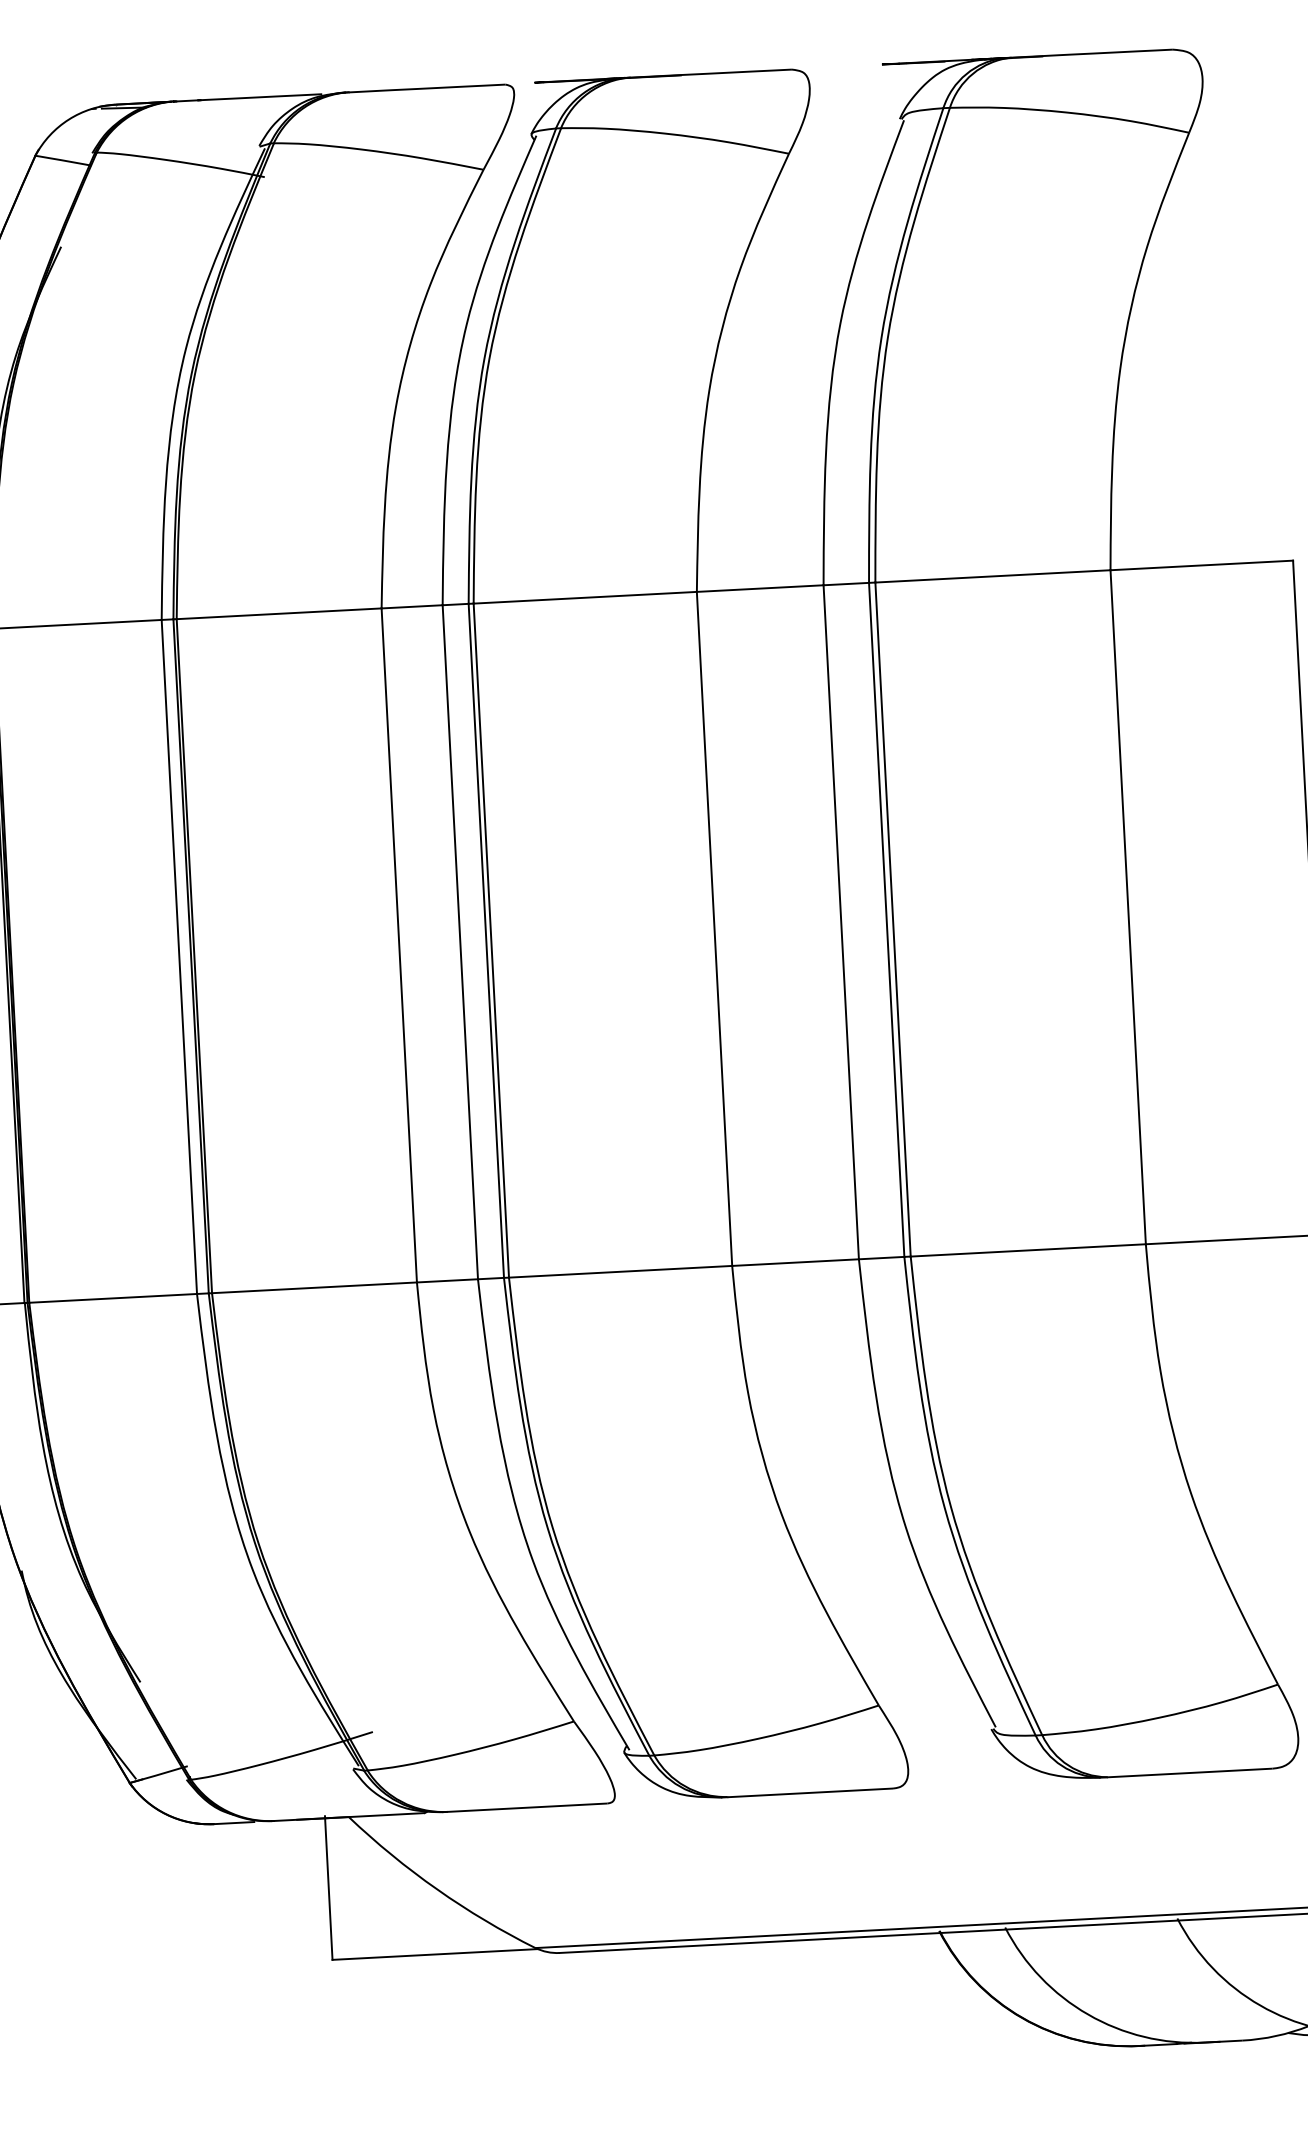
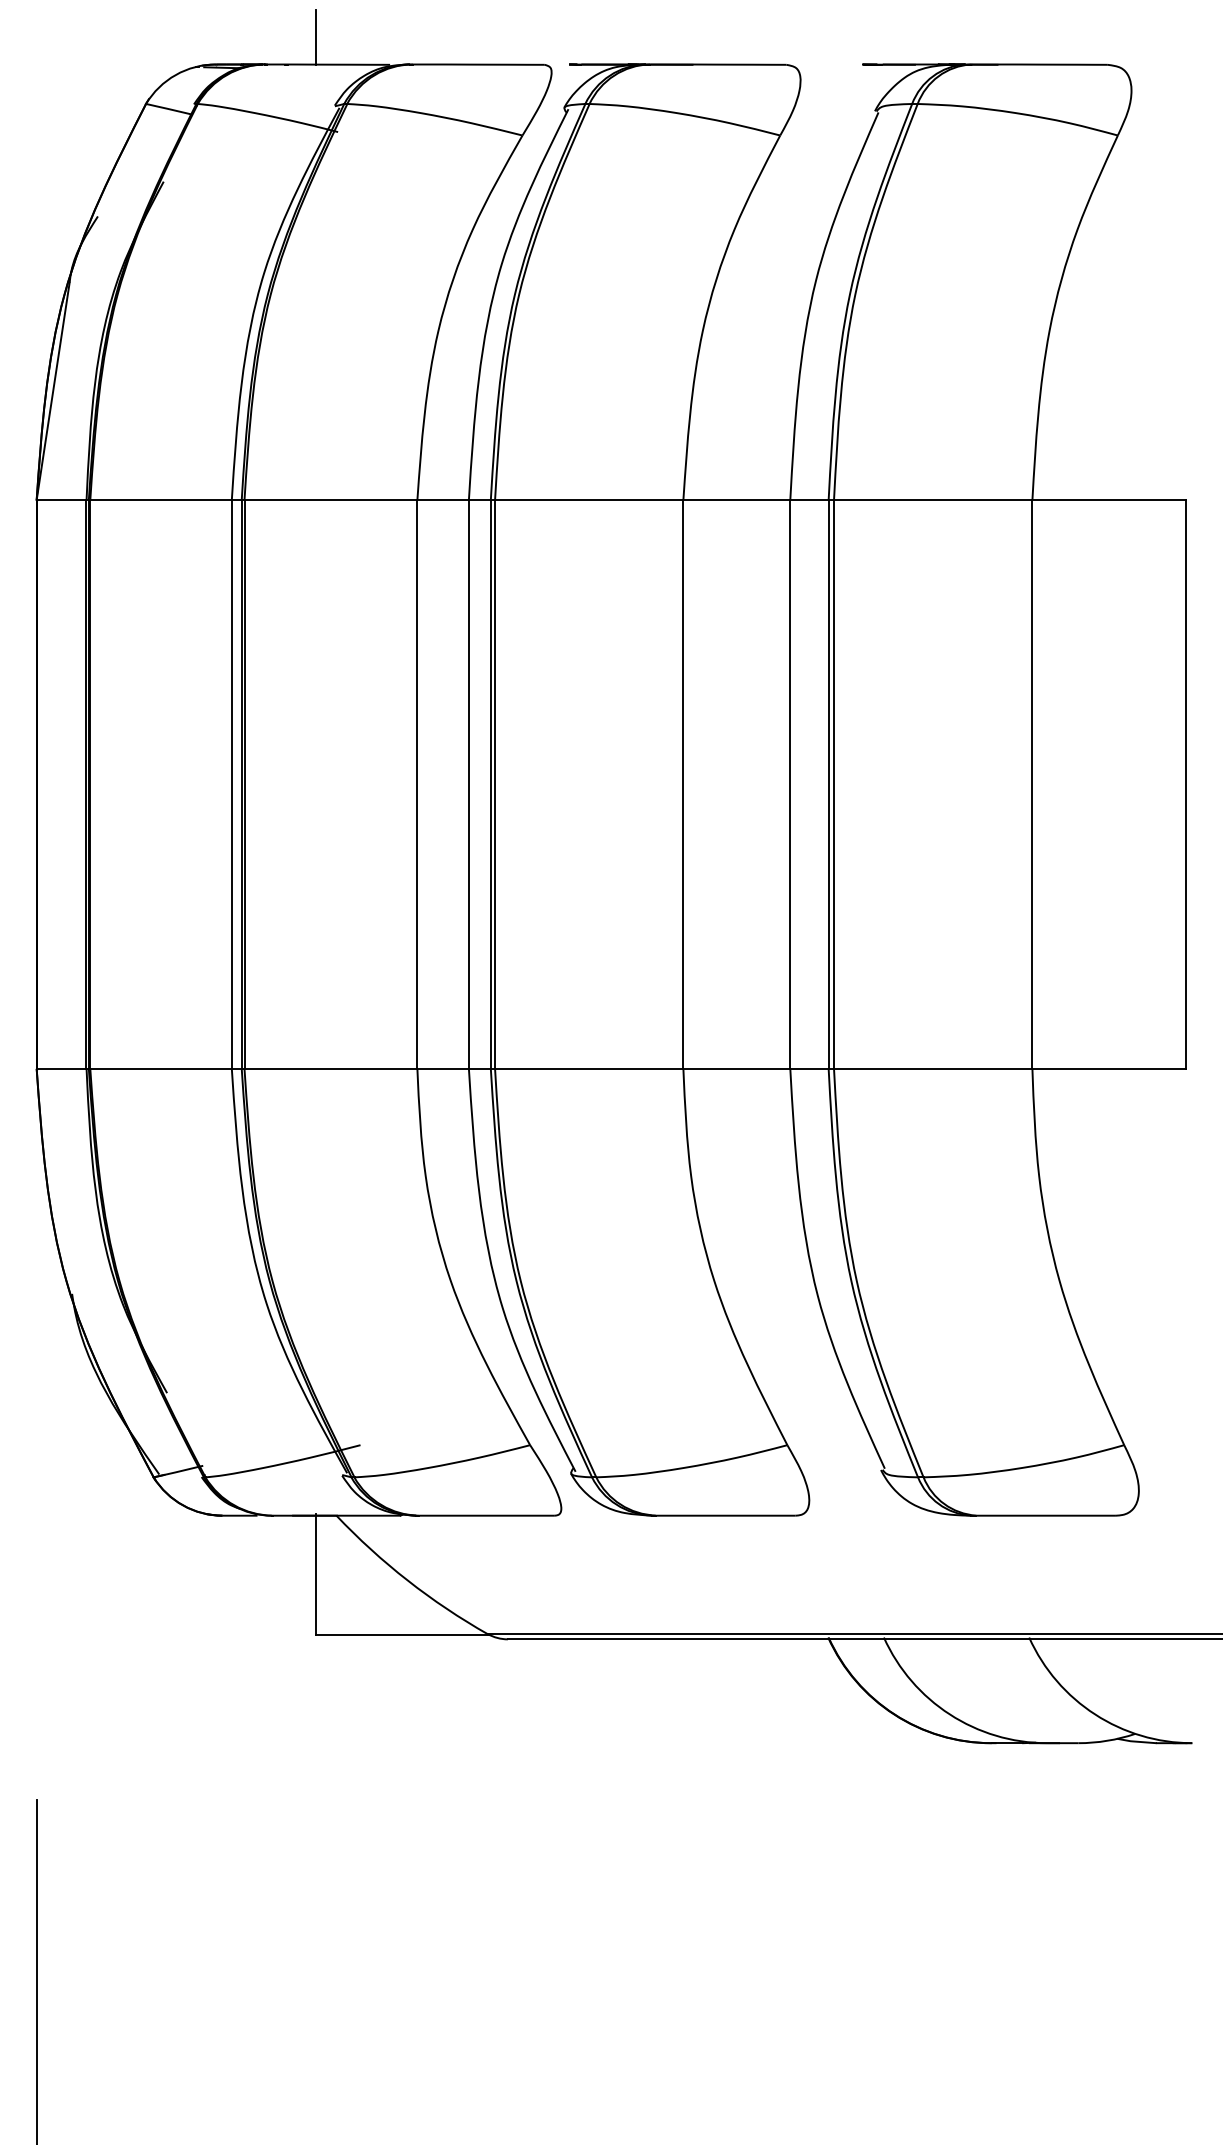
line: (233, 66) -> (316, 37), added

